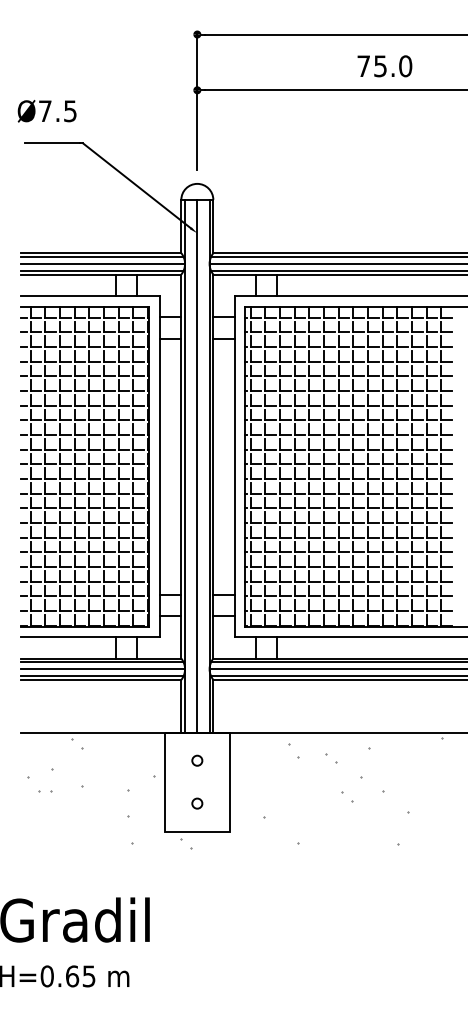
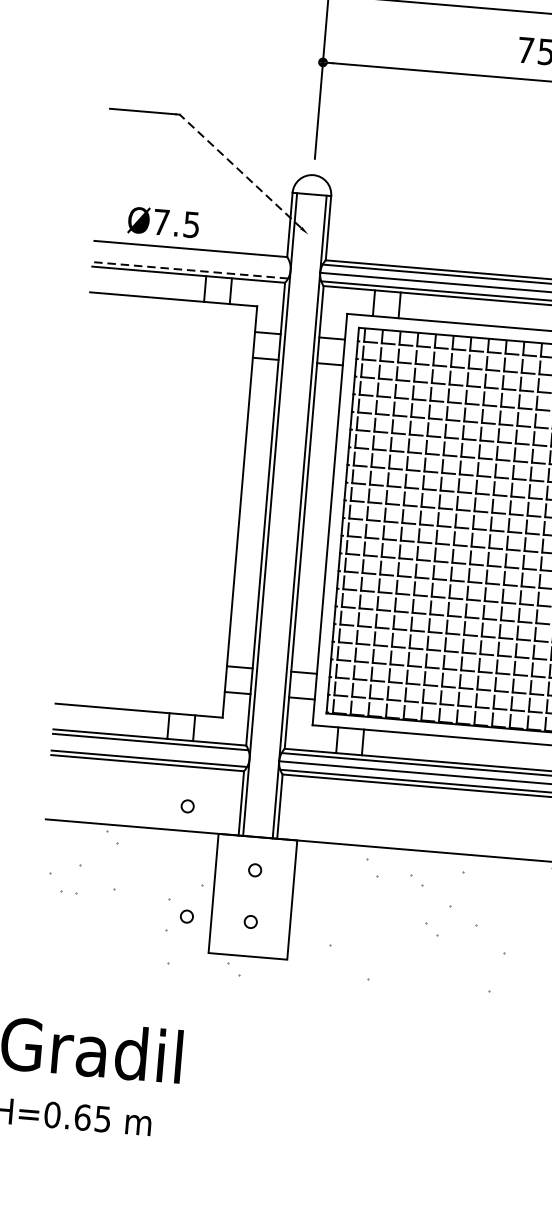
text: (46, 111) -> (162, 222), moved
line: (136, 185) -> (240, 170), solid -> dashed
line: (102, 256) -> (191, 253), removed
line: (103, 263) -> (192, 261), removed
line: (101, 270) -> (189, 269), solid -> dashed
part: (84, 466) -> (148, 504), removed
line: (197, 466) -> (285, 515), removed
line: (103, 669) -> (151, 750), removed
circle: (137, 712) -> (187, 806), added
circle: (144, 803) -> (187, 916), added

